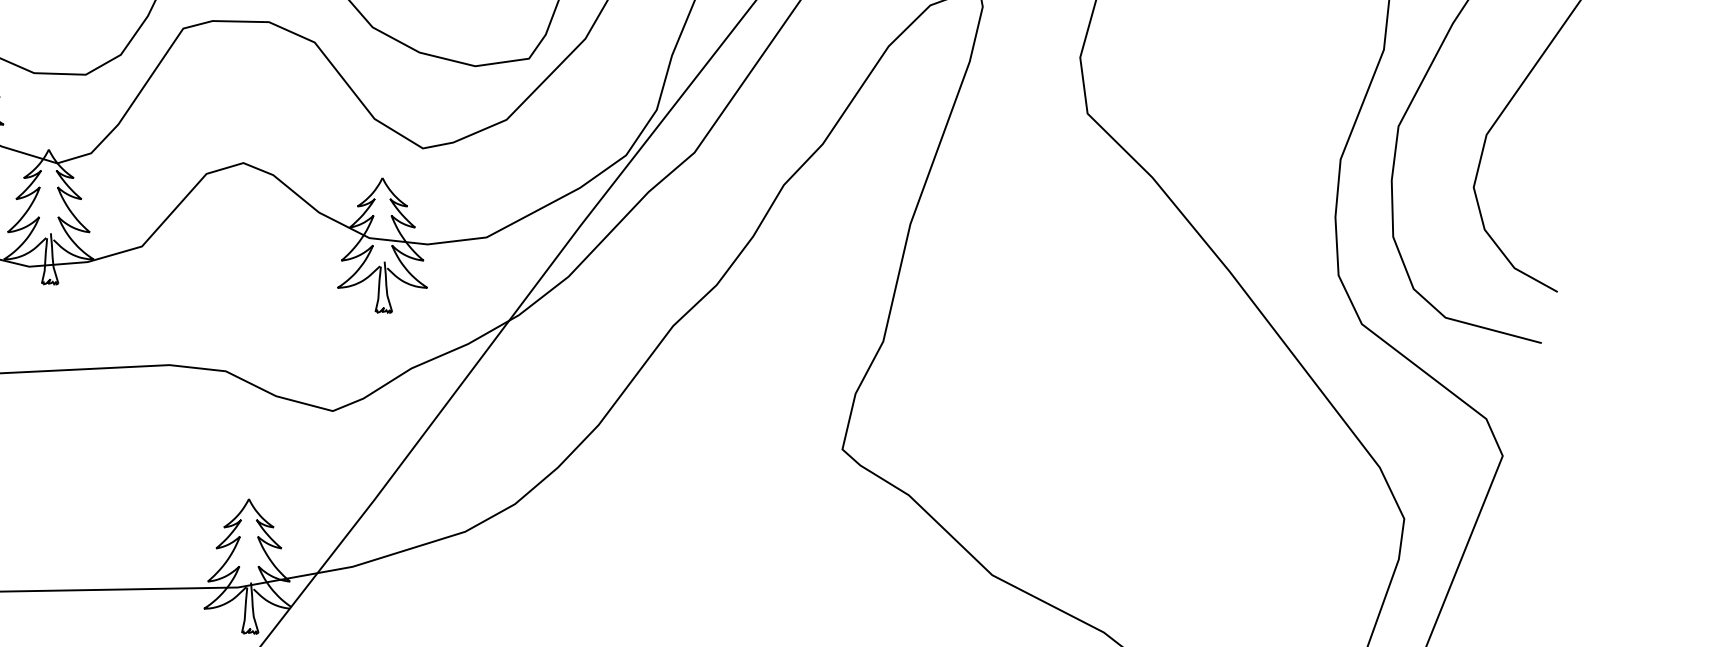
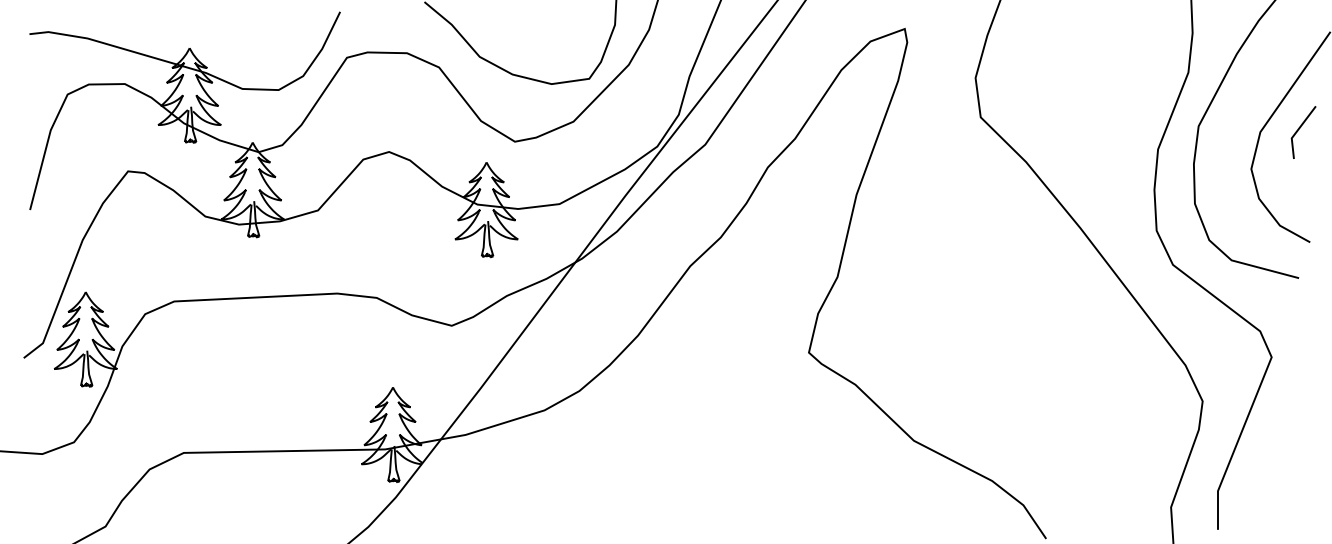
line: (1543, 129) -> (1300, 128), added

